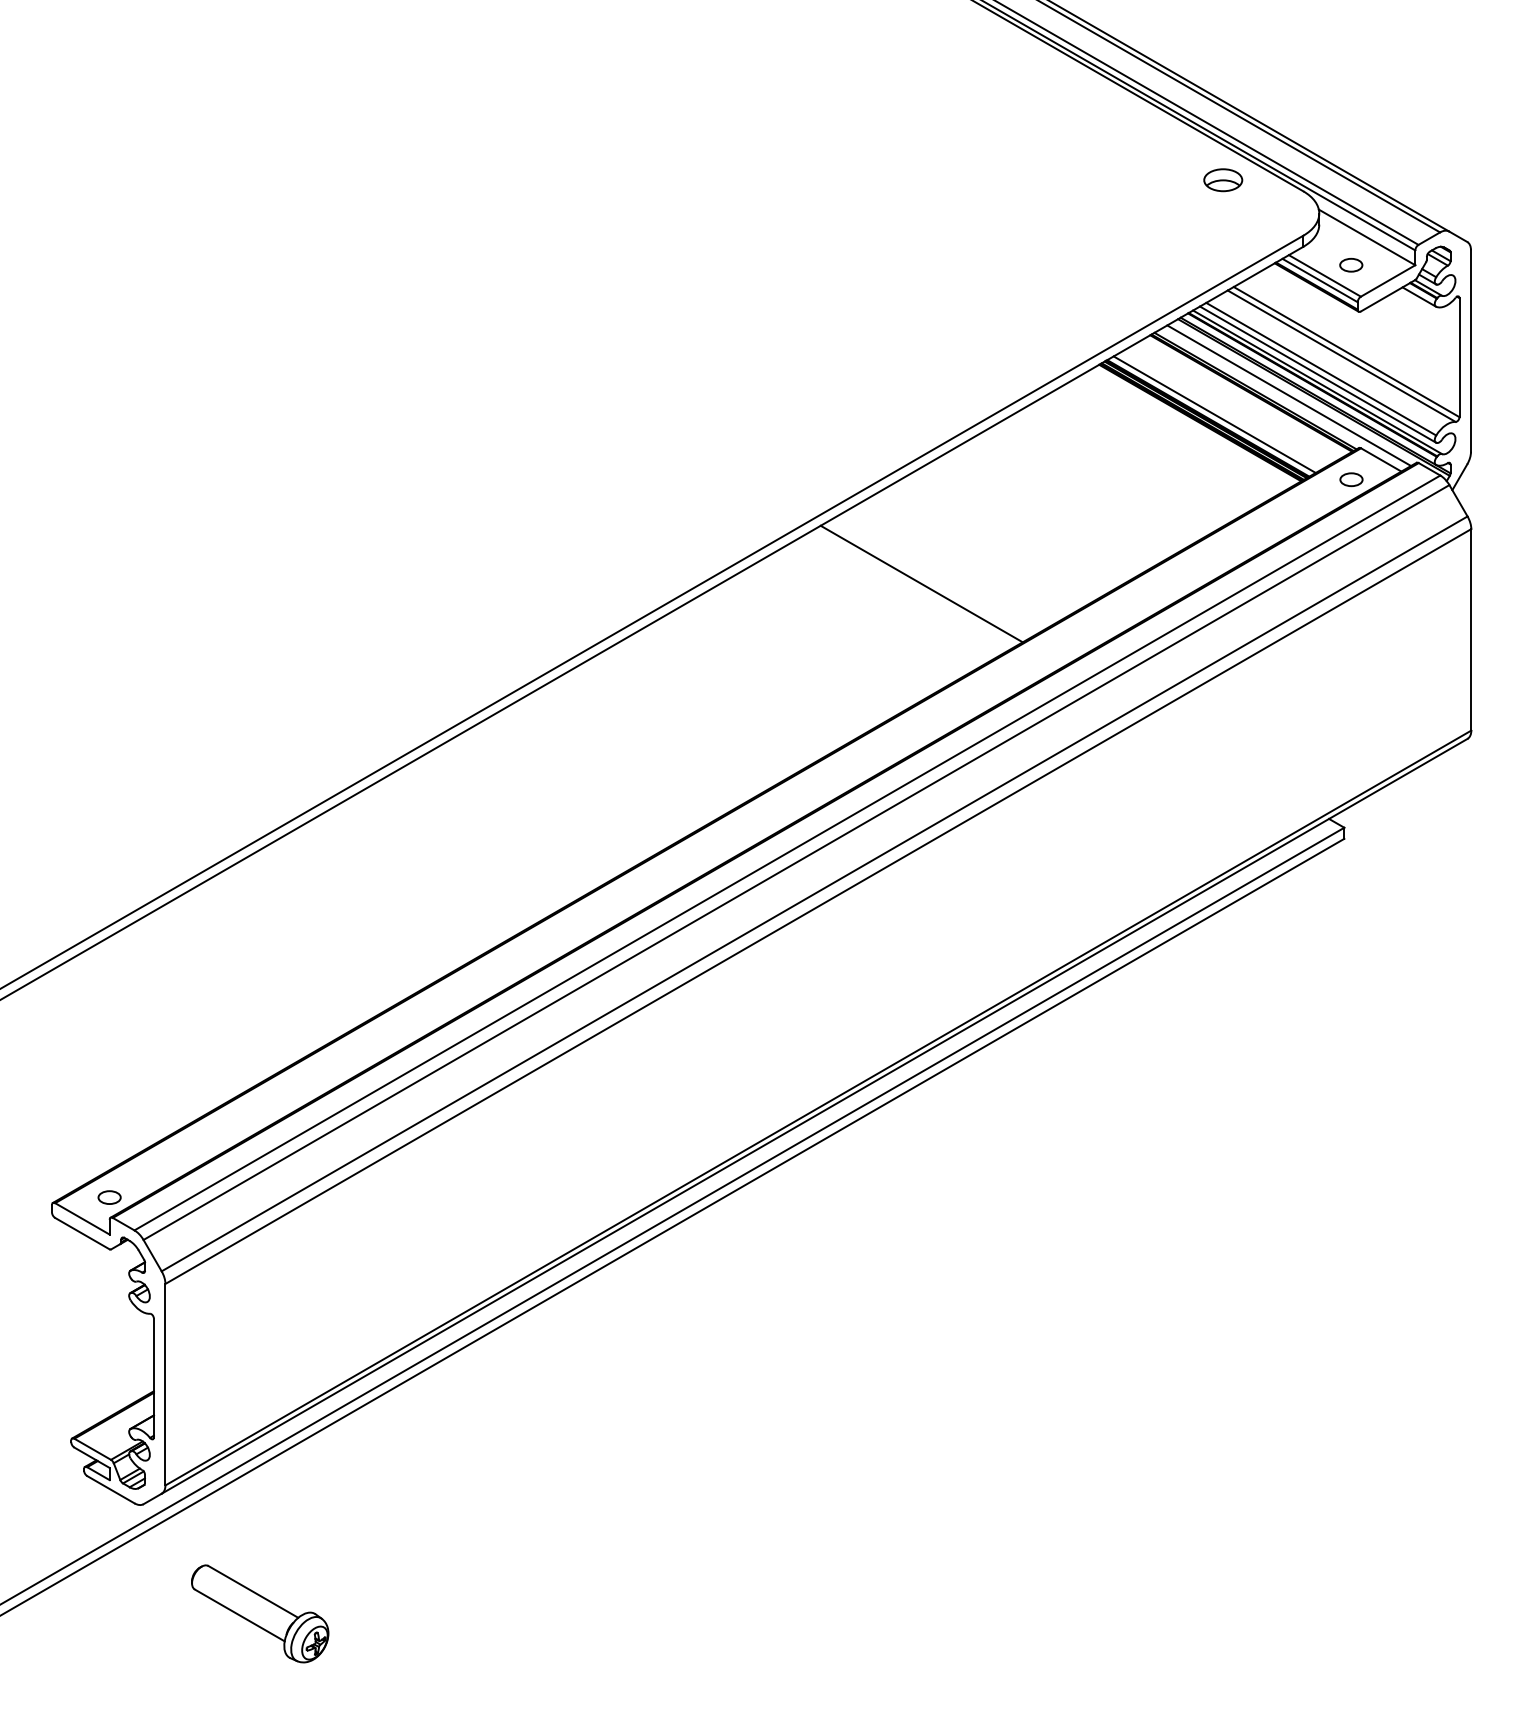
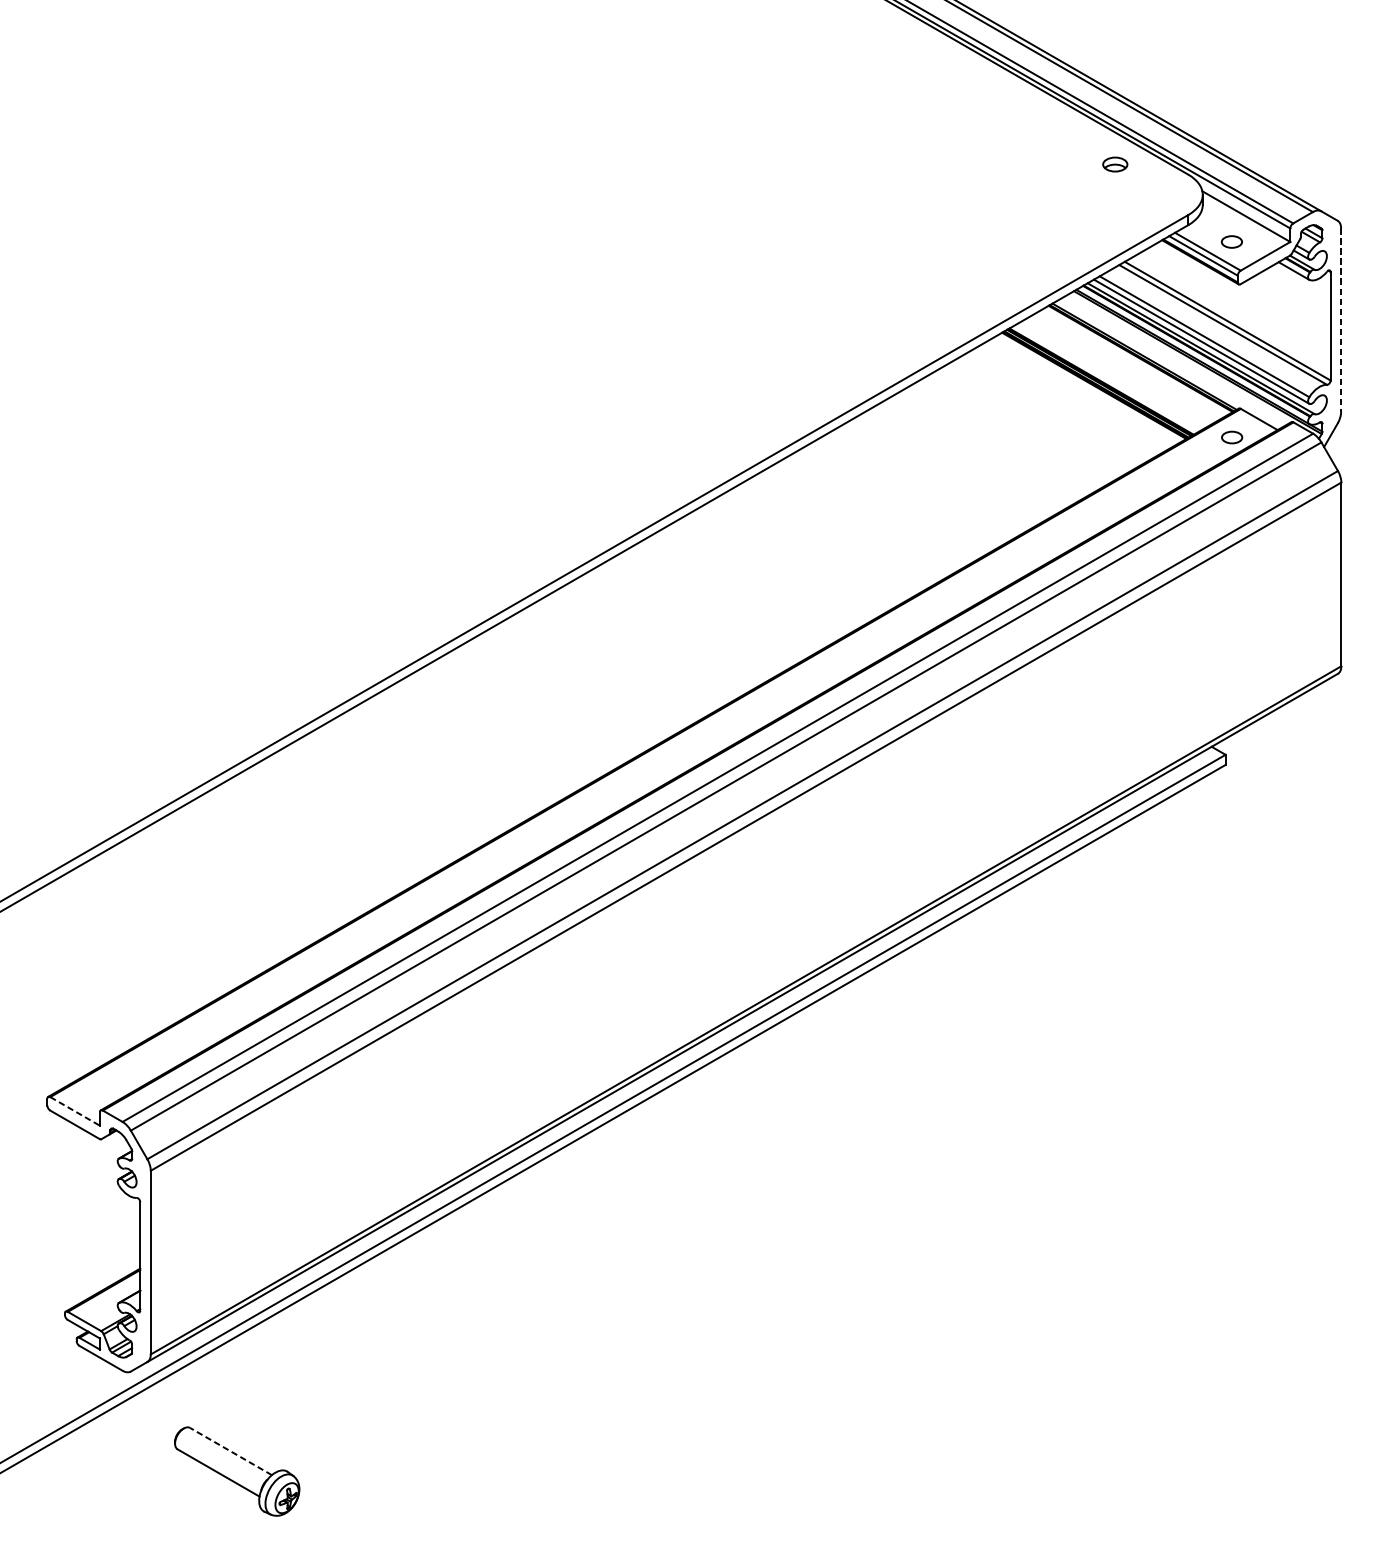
part: (1223, 180) -> (1115, 164), size x0.7
line: (1471, 351) -> (1341, 320), solid -> dashed
line: (1289, 395) -> (1175, 360), removed
line: (1214, 414) -> (1107, 378), removed
line: (921, 583) -> (840, 532), removed
part: (109, 1197) -> (99, 1091), removed
line: (82, 1219) -> (75, 1111), solid -> dashed
line: (253, 1591) -> (231, 1451), solid -> dashed

